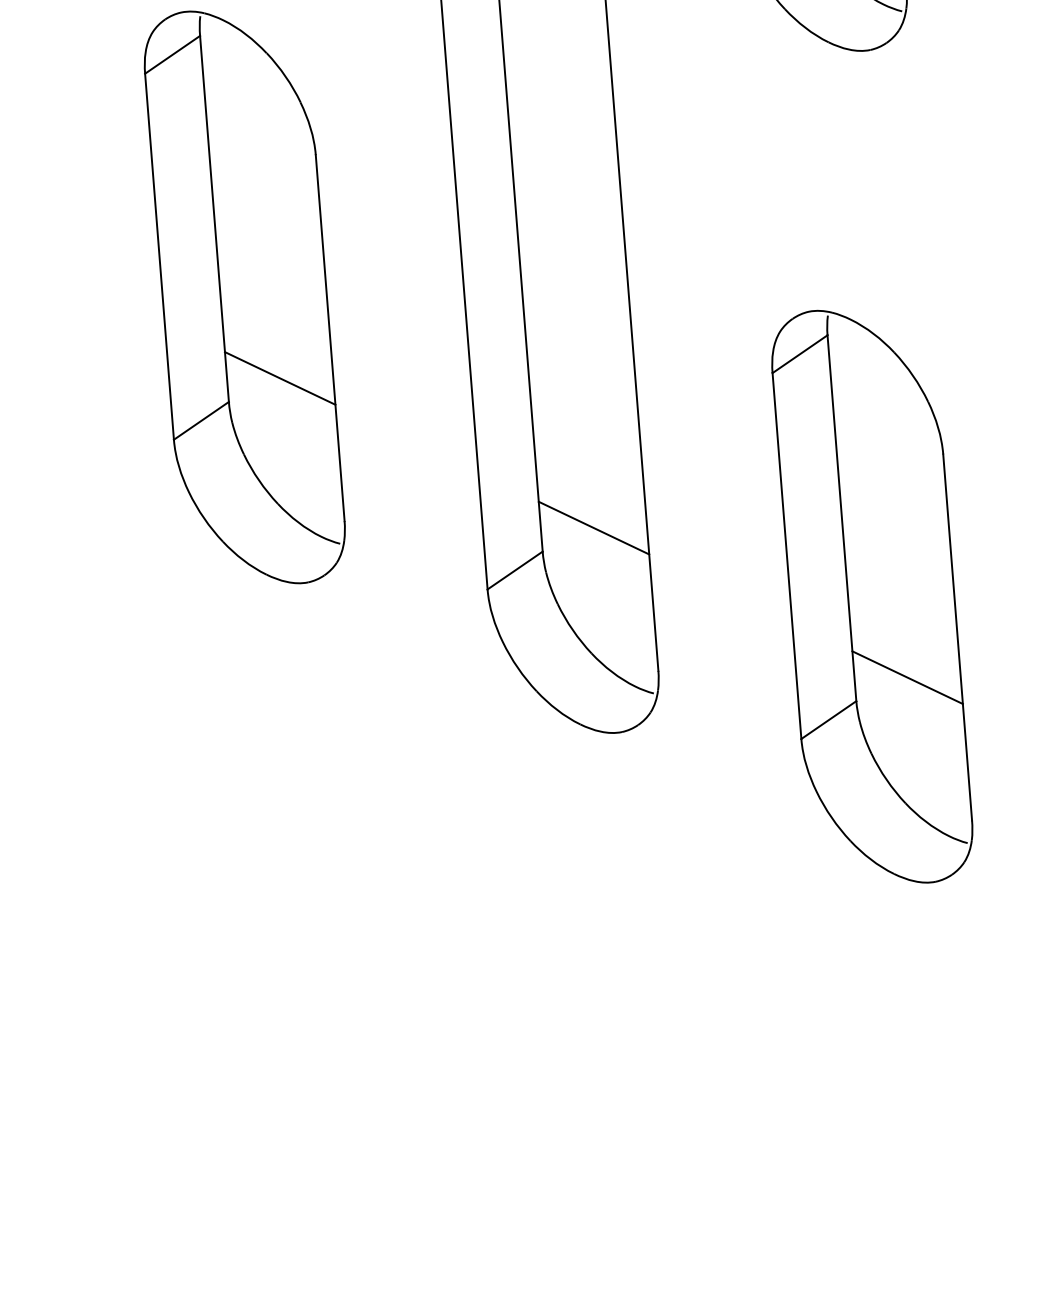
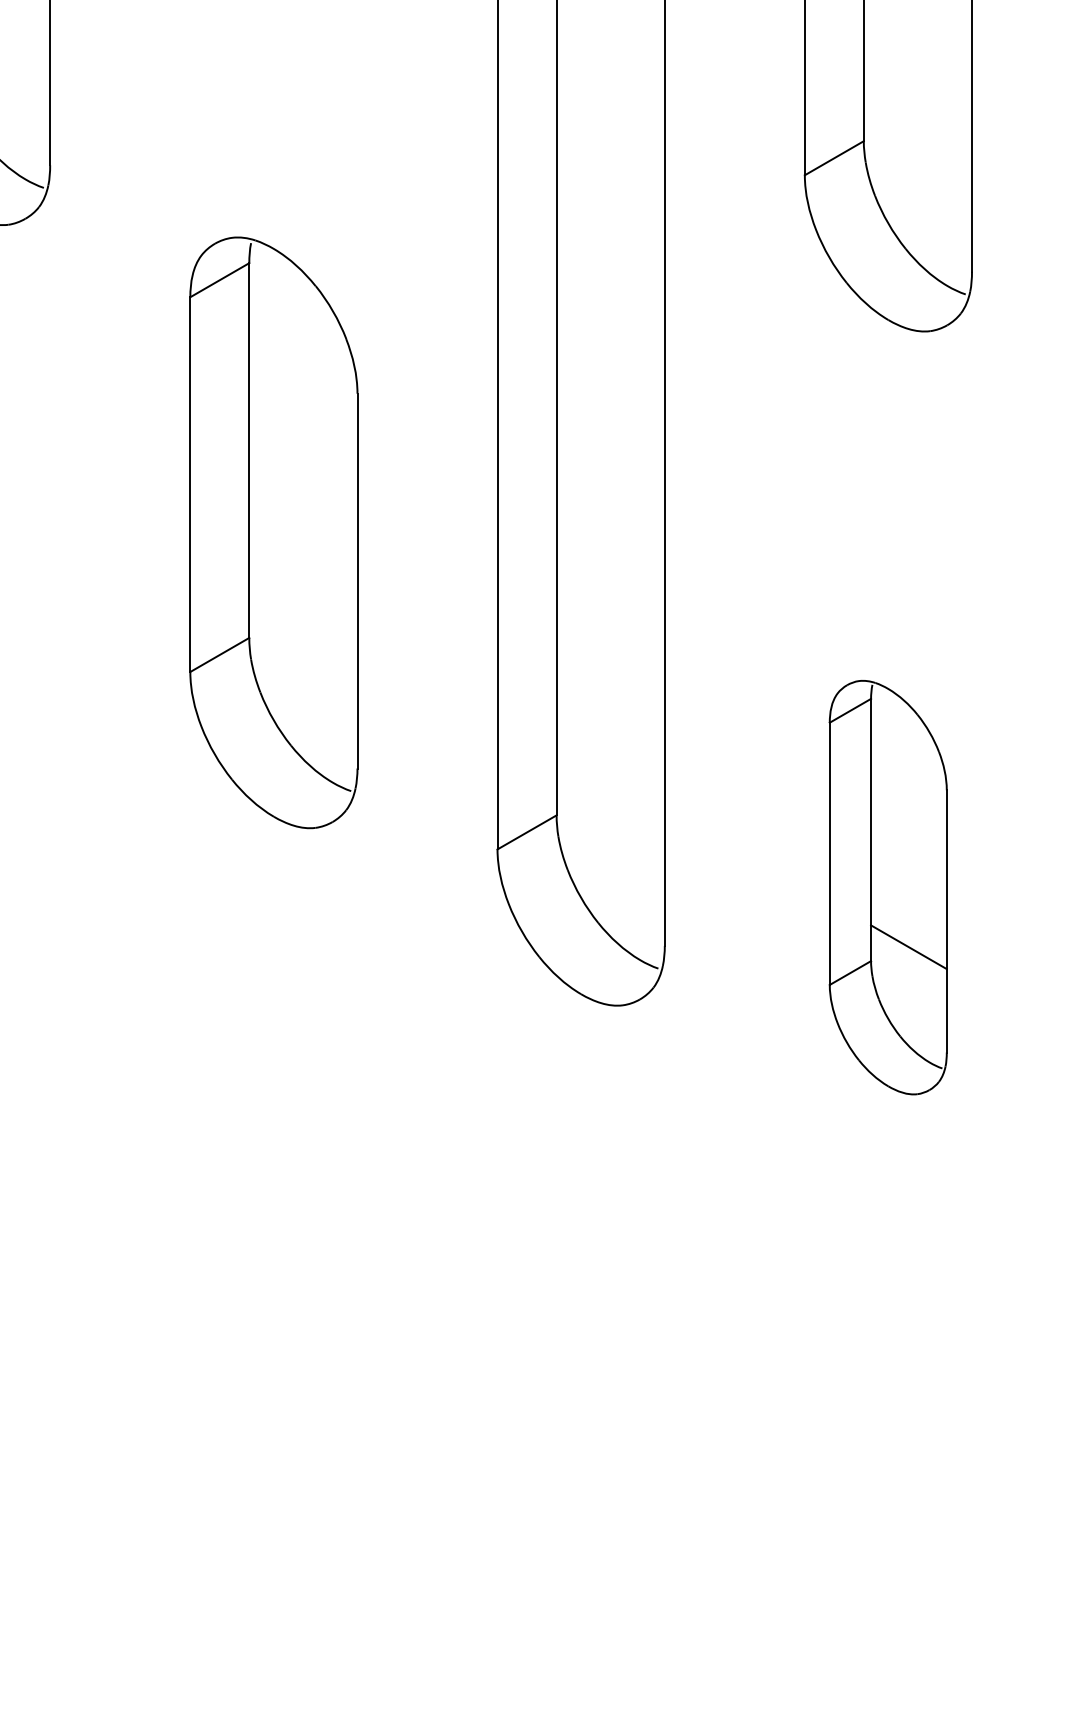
line: (280, 377) -> (303, 617), removed
line: (593, 528) -> (610, 795), removed
part: (871, 596) -> (887, 887), size x0.7

